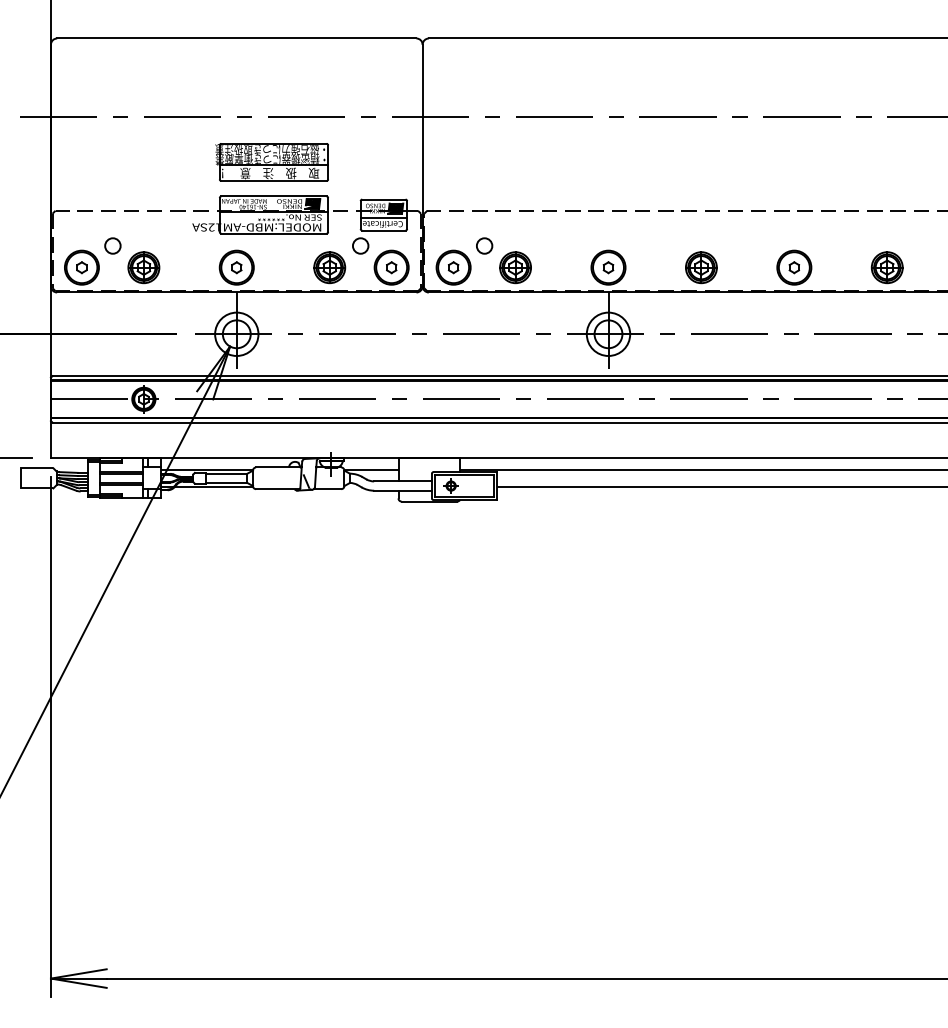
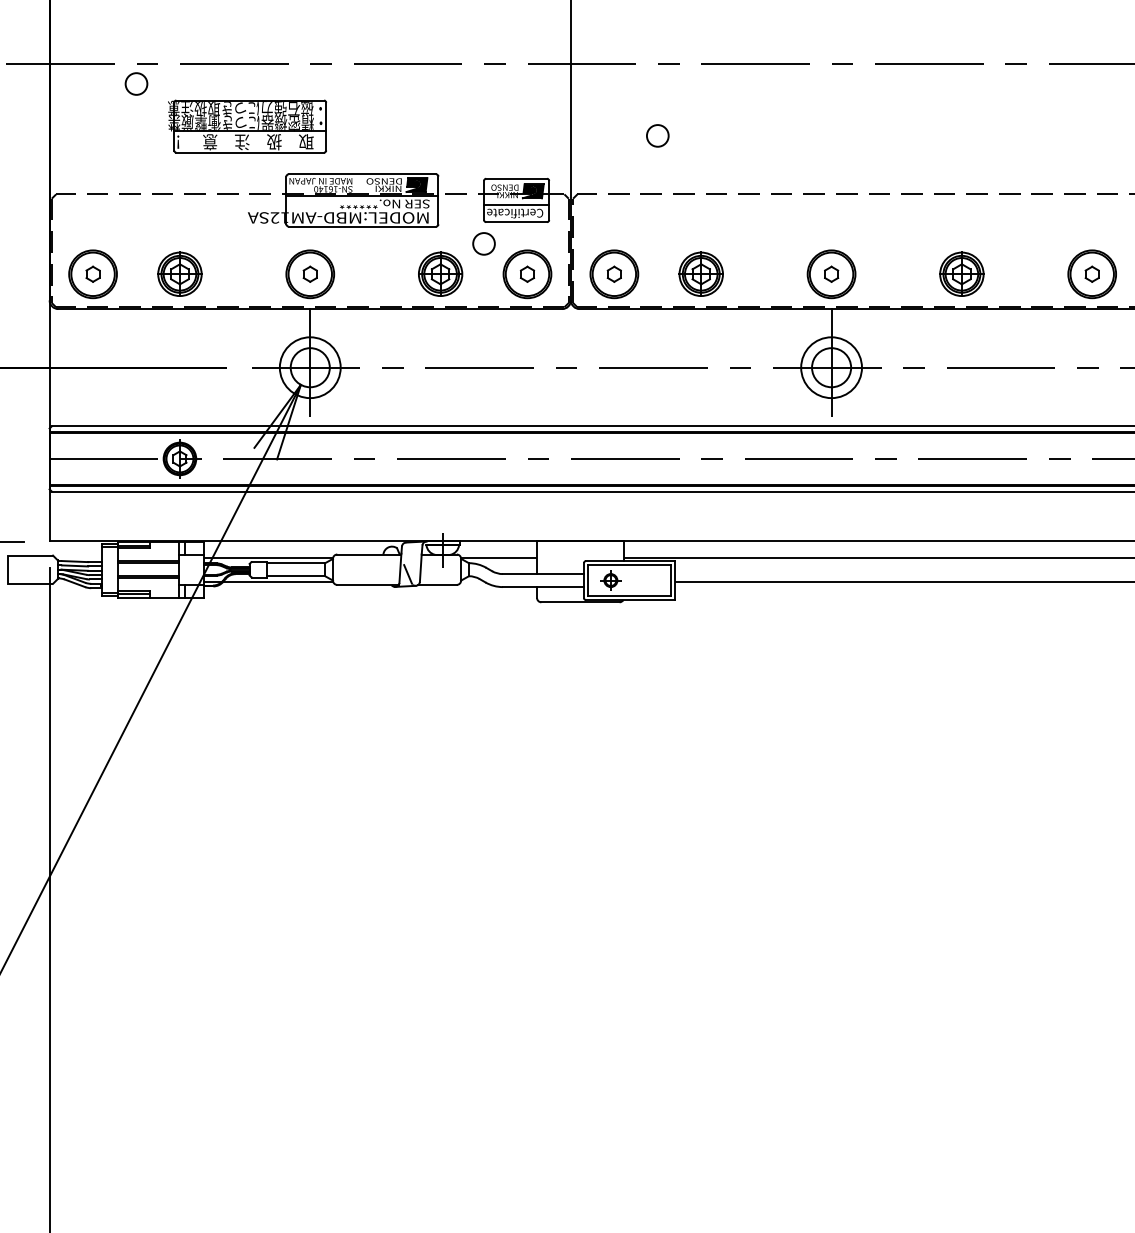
part: (271, 162) -> (246, 126), moved
circle: (112, 245) -> (135, 83), moved
circle: (484, 245) -> (657, 135), moved

